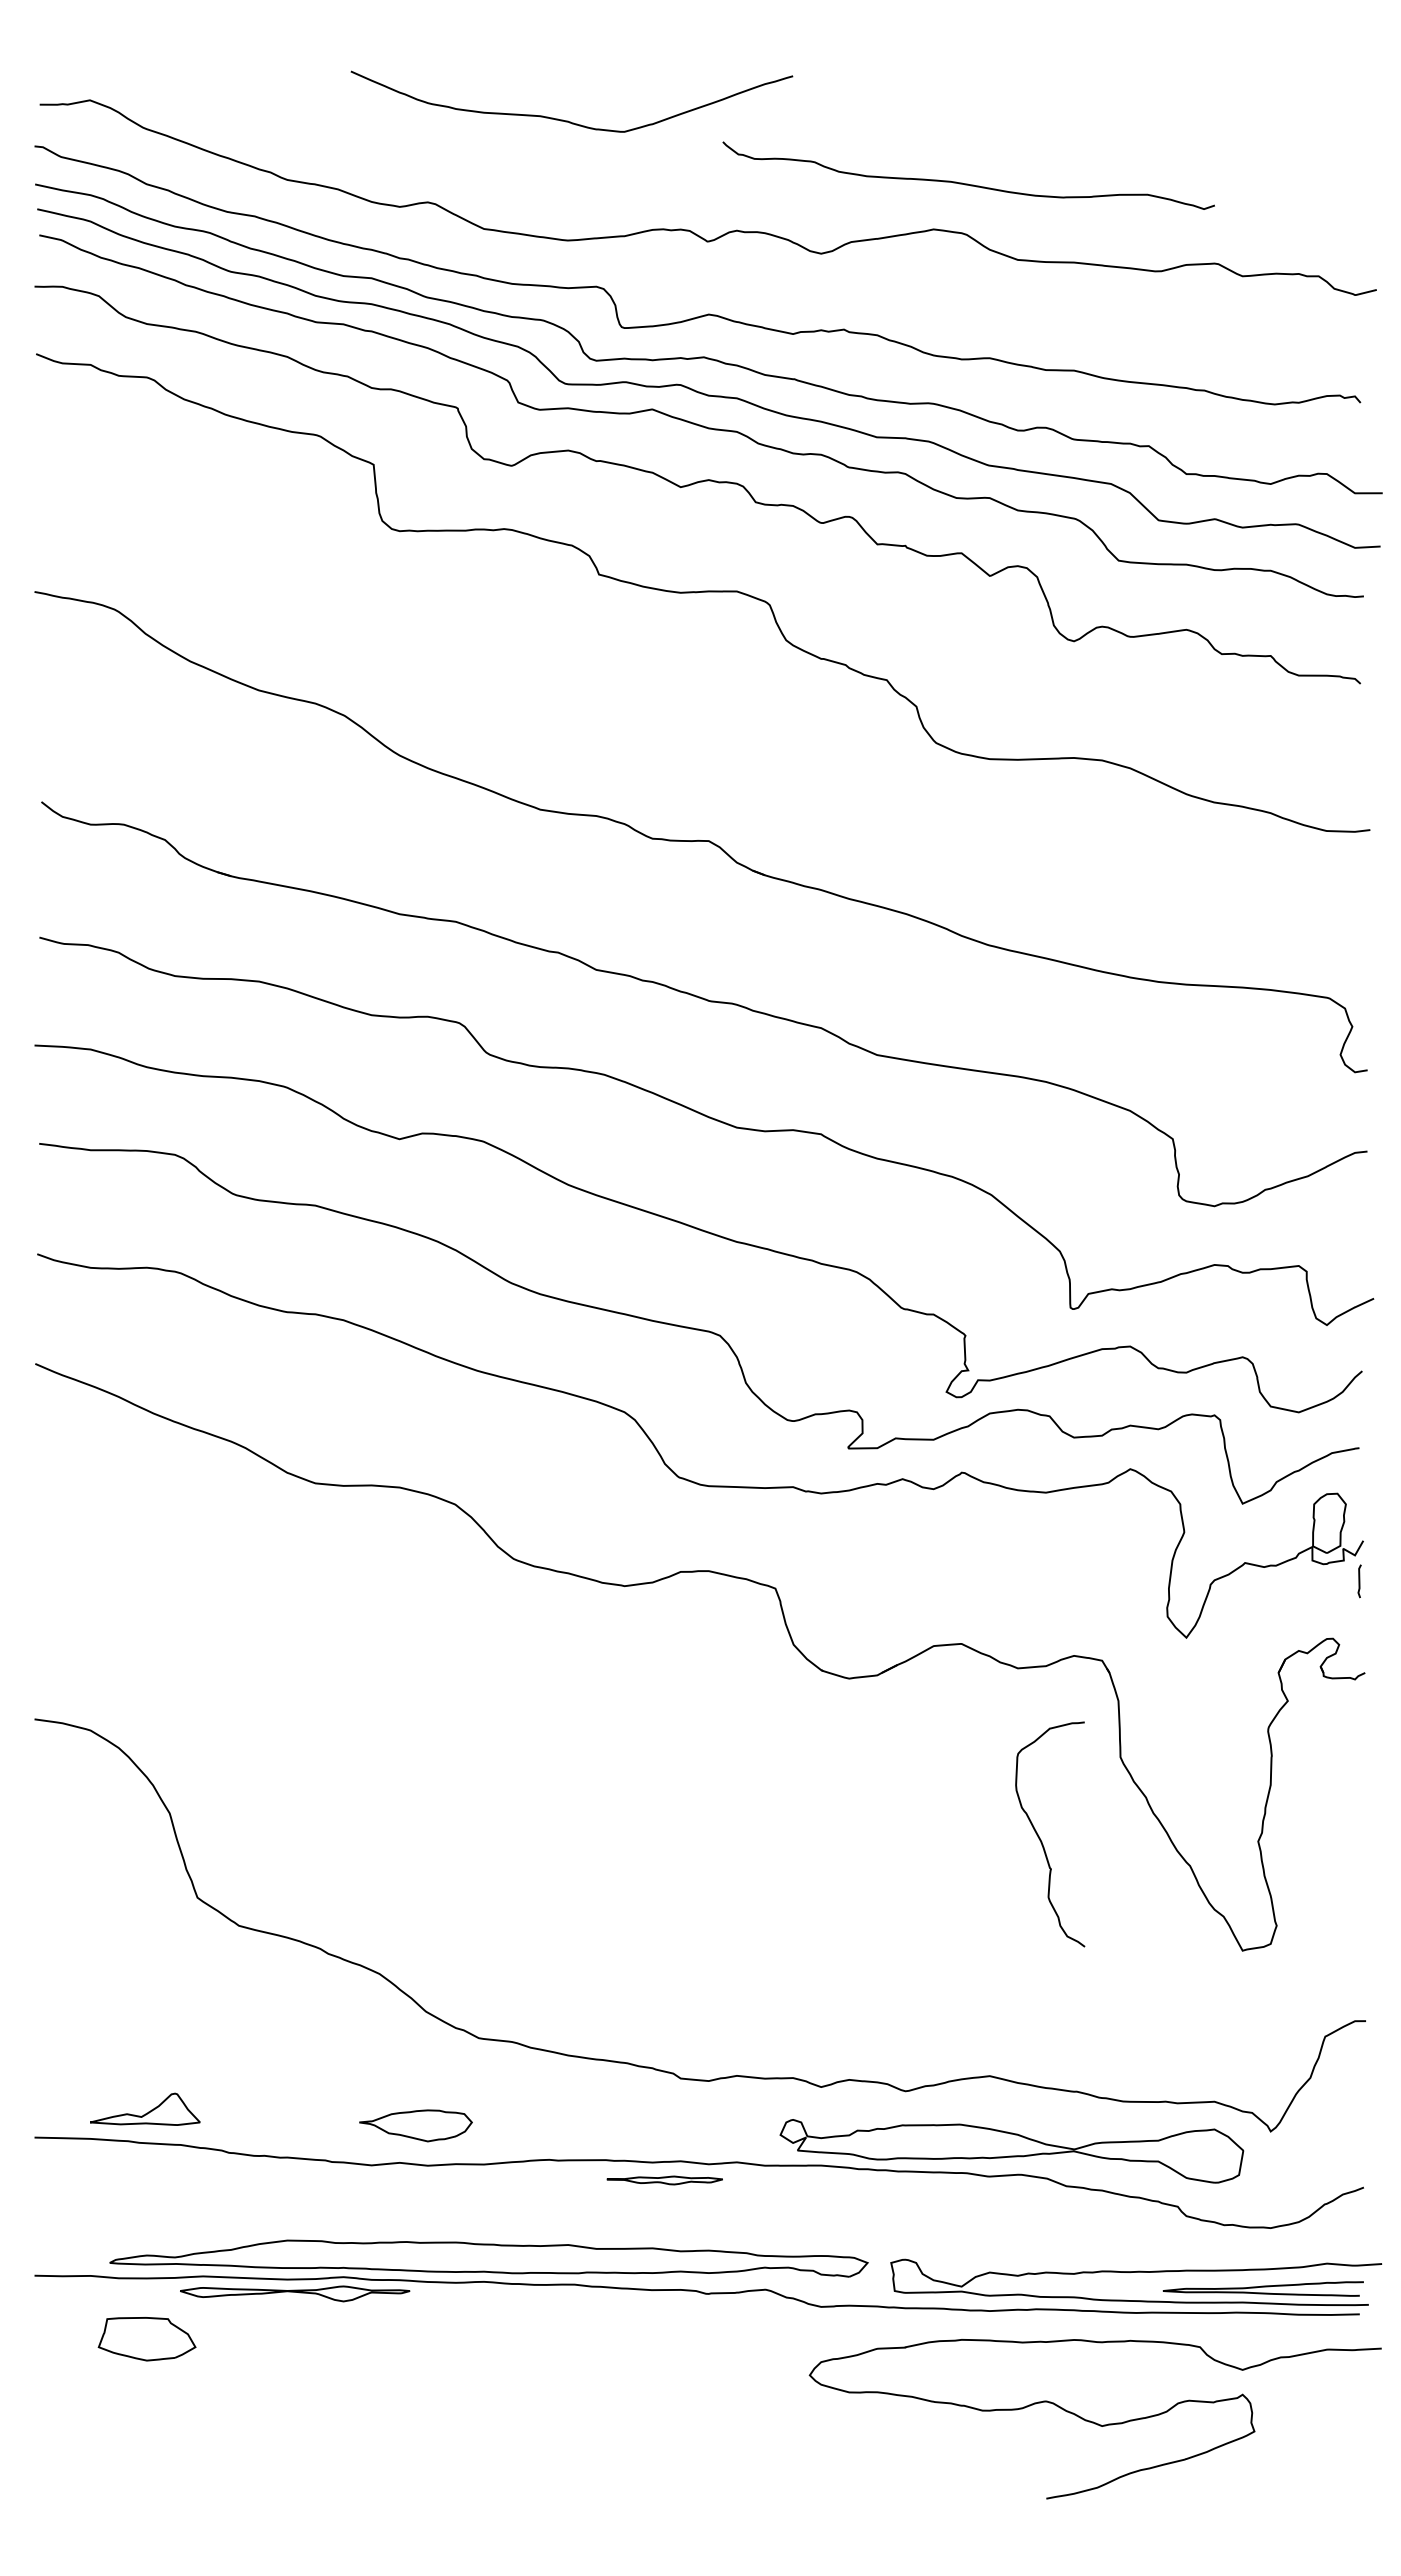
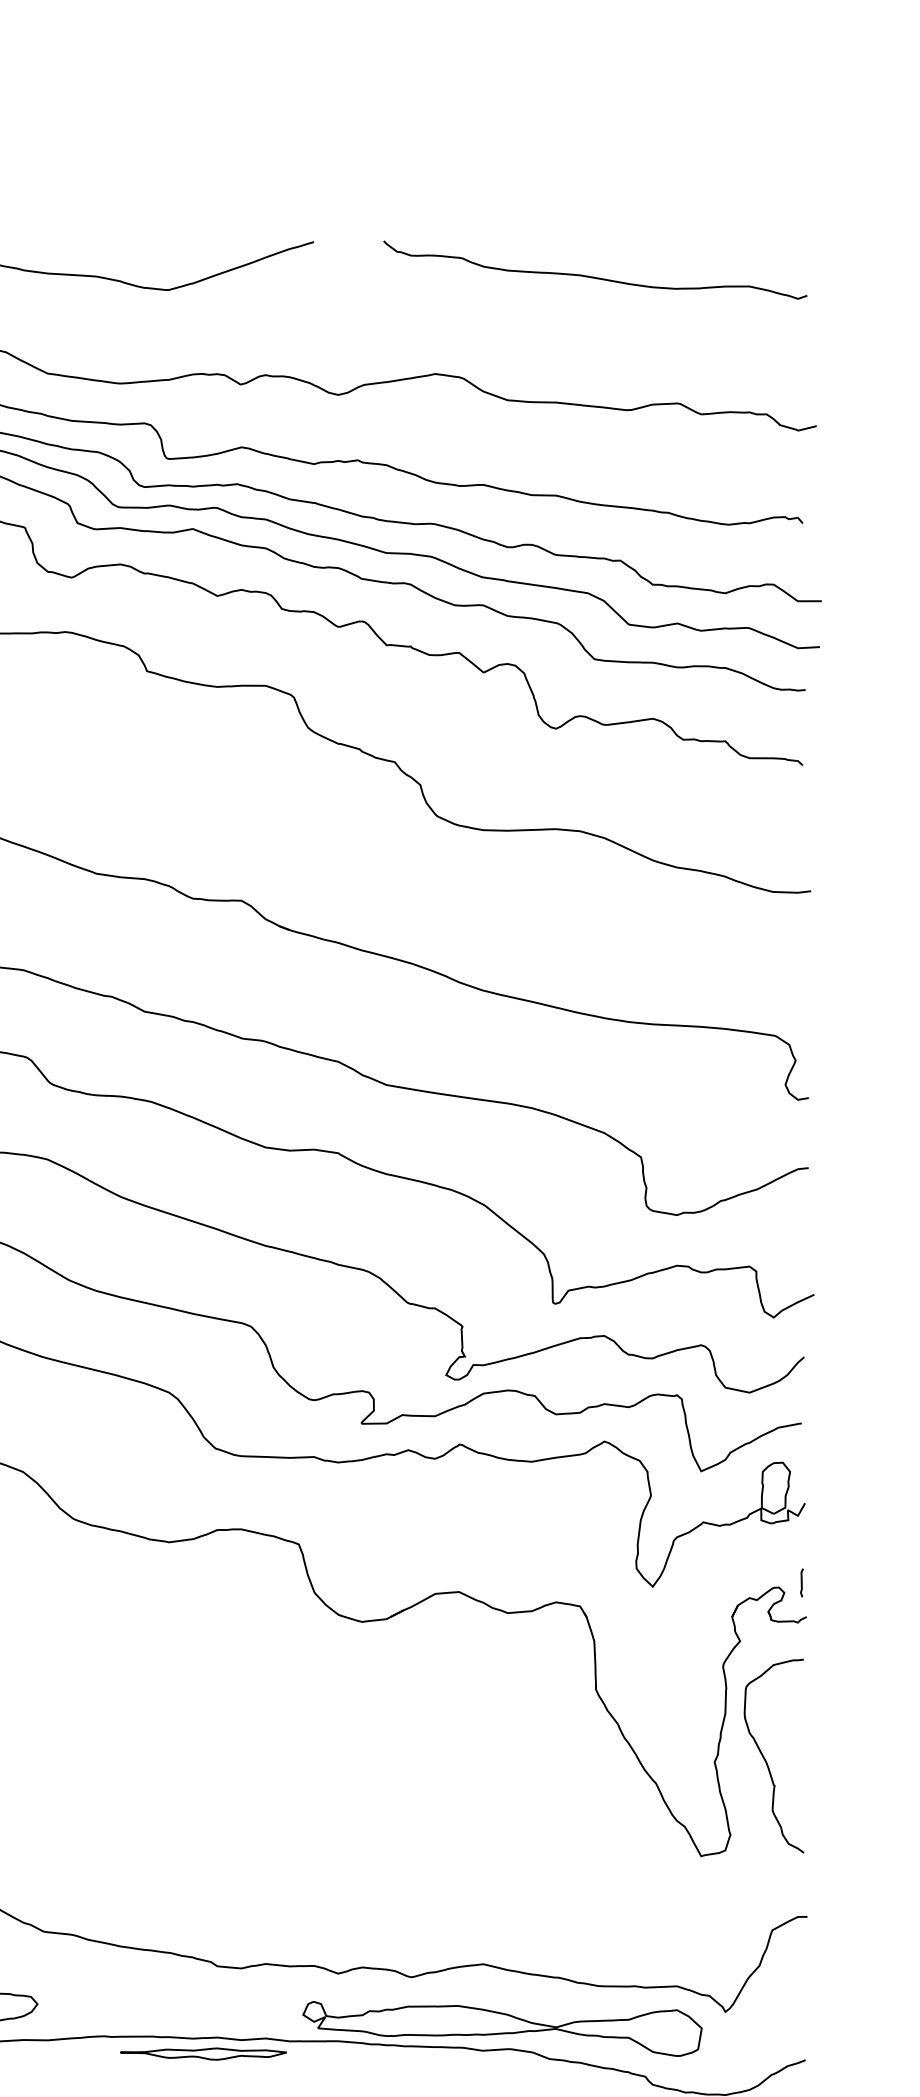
curve: (968, 183) -> (595, 276), moved
line: (1359, 1581) -> (801, 1583), moved
curve: (1041, 1839) -> (766, 1760), moved
part: (664, 2180) -> (203, 2054), size x1.67

